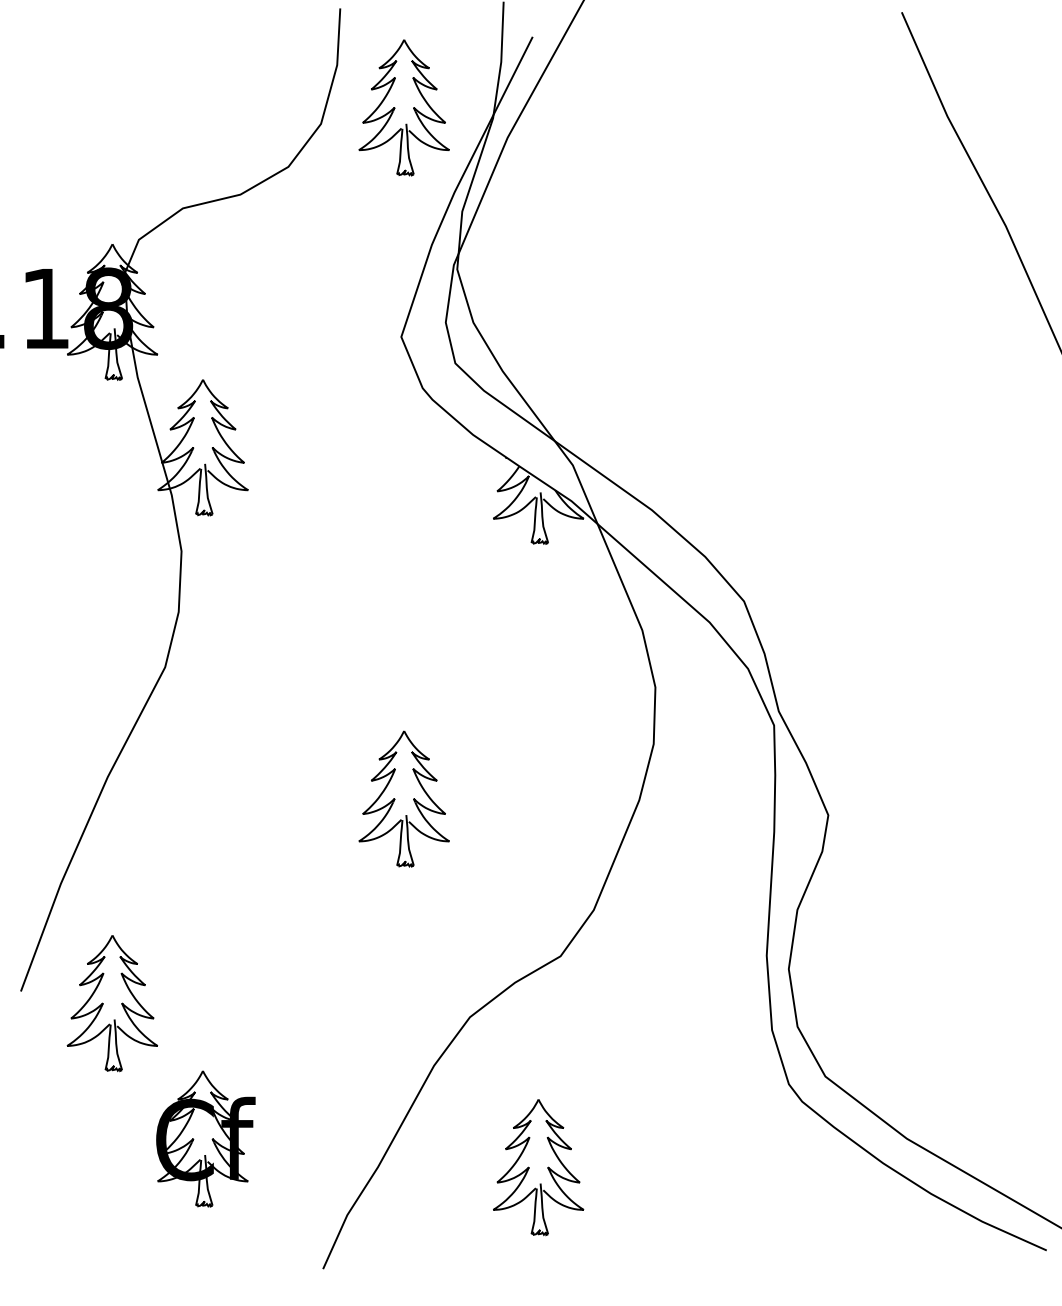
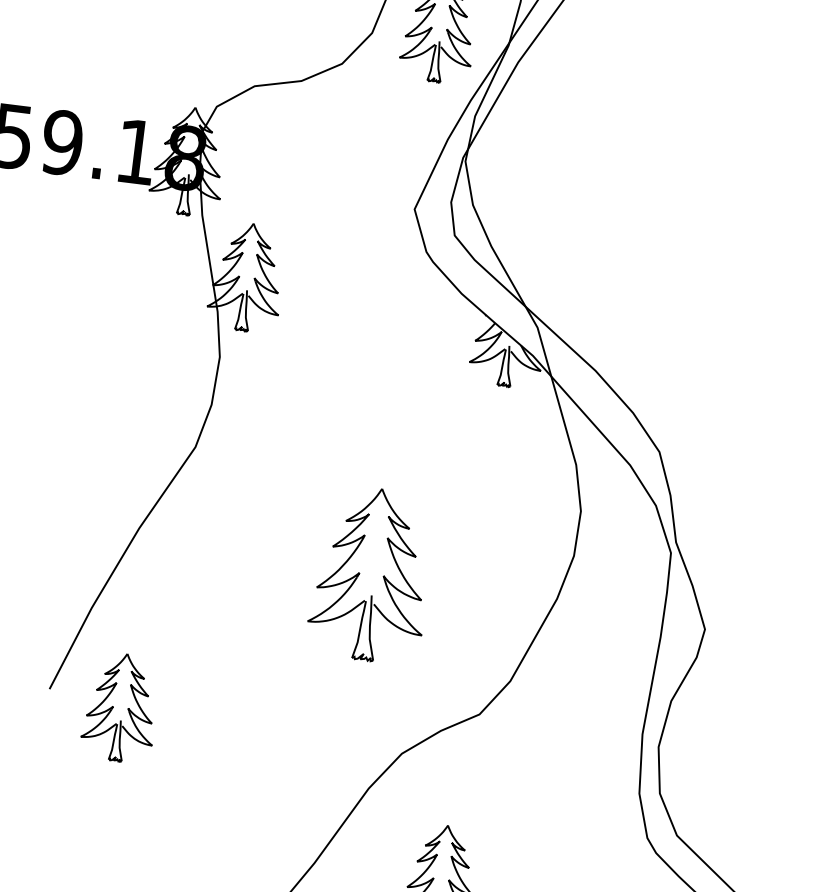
part: (403, 798) -> (370, 574), size x1.6
part: (205, 1138) -> (180, 823), removed

